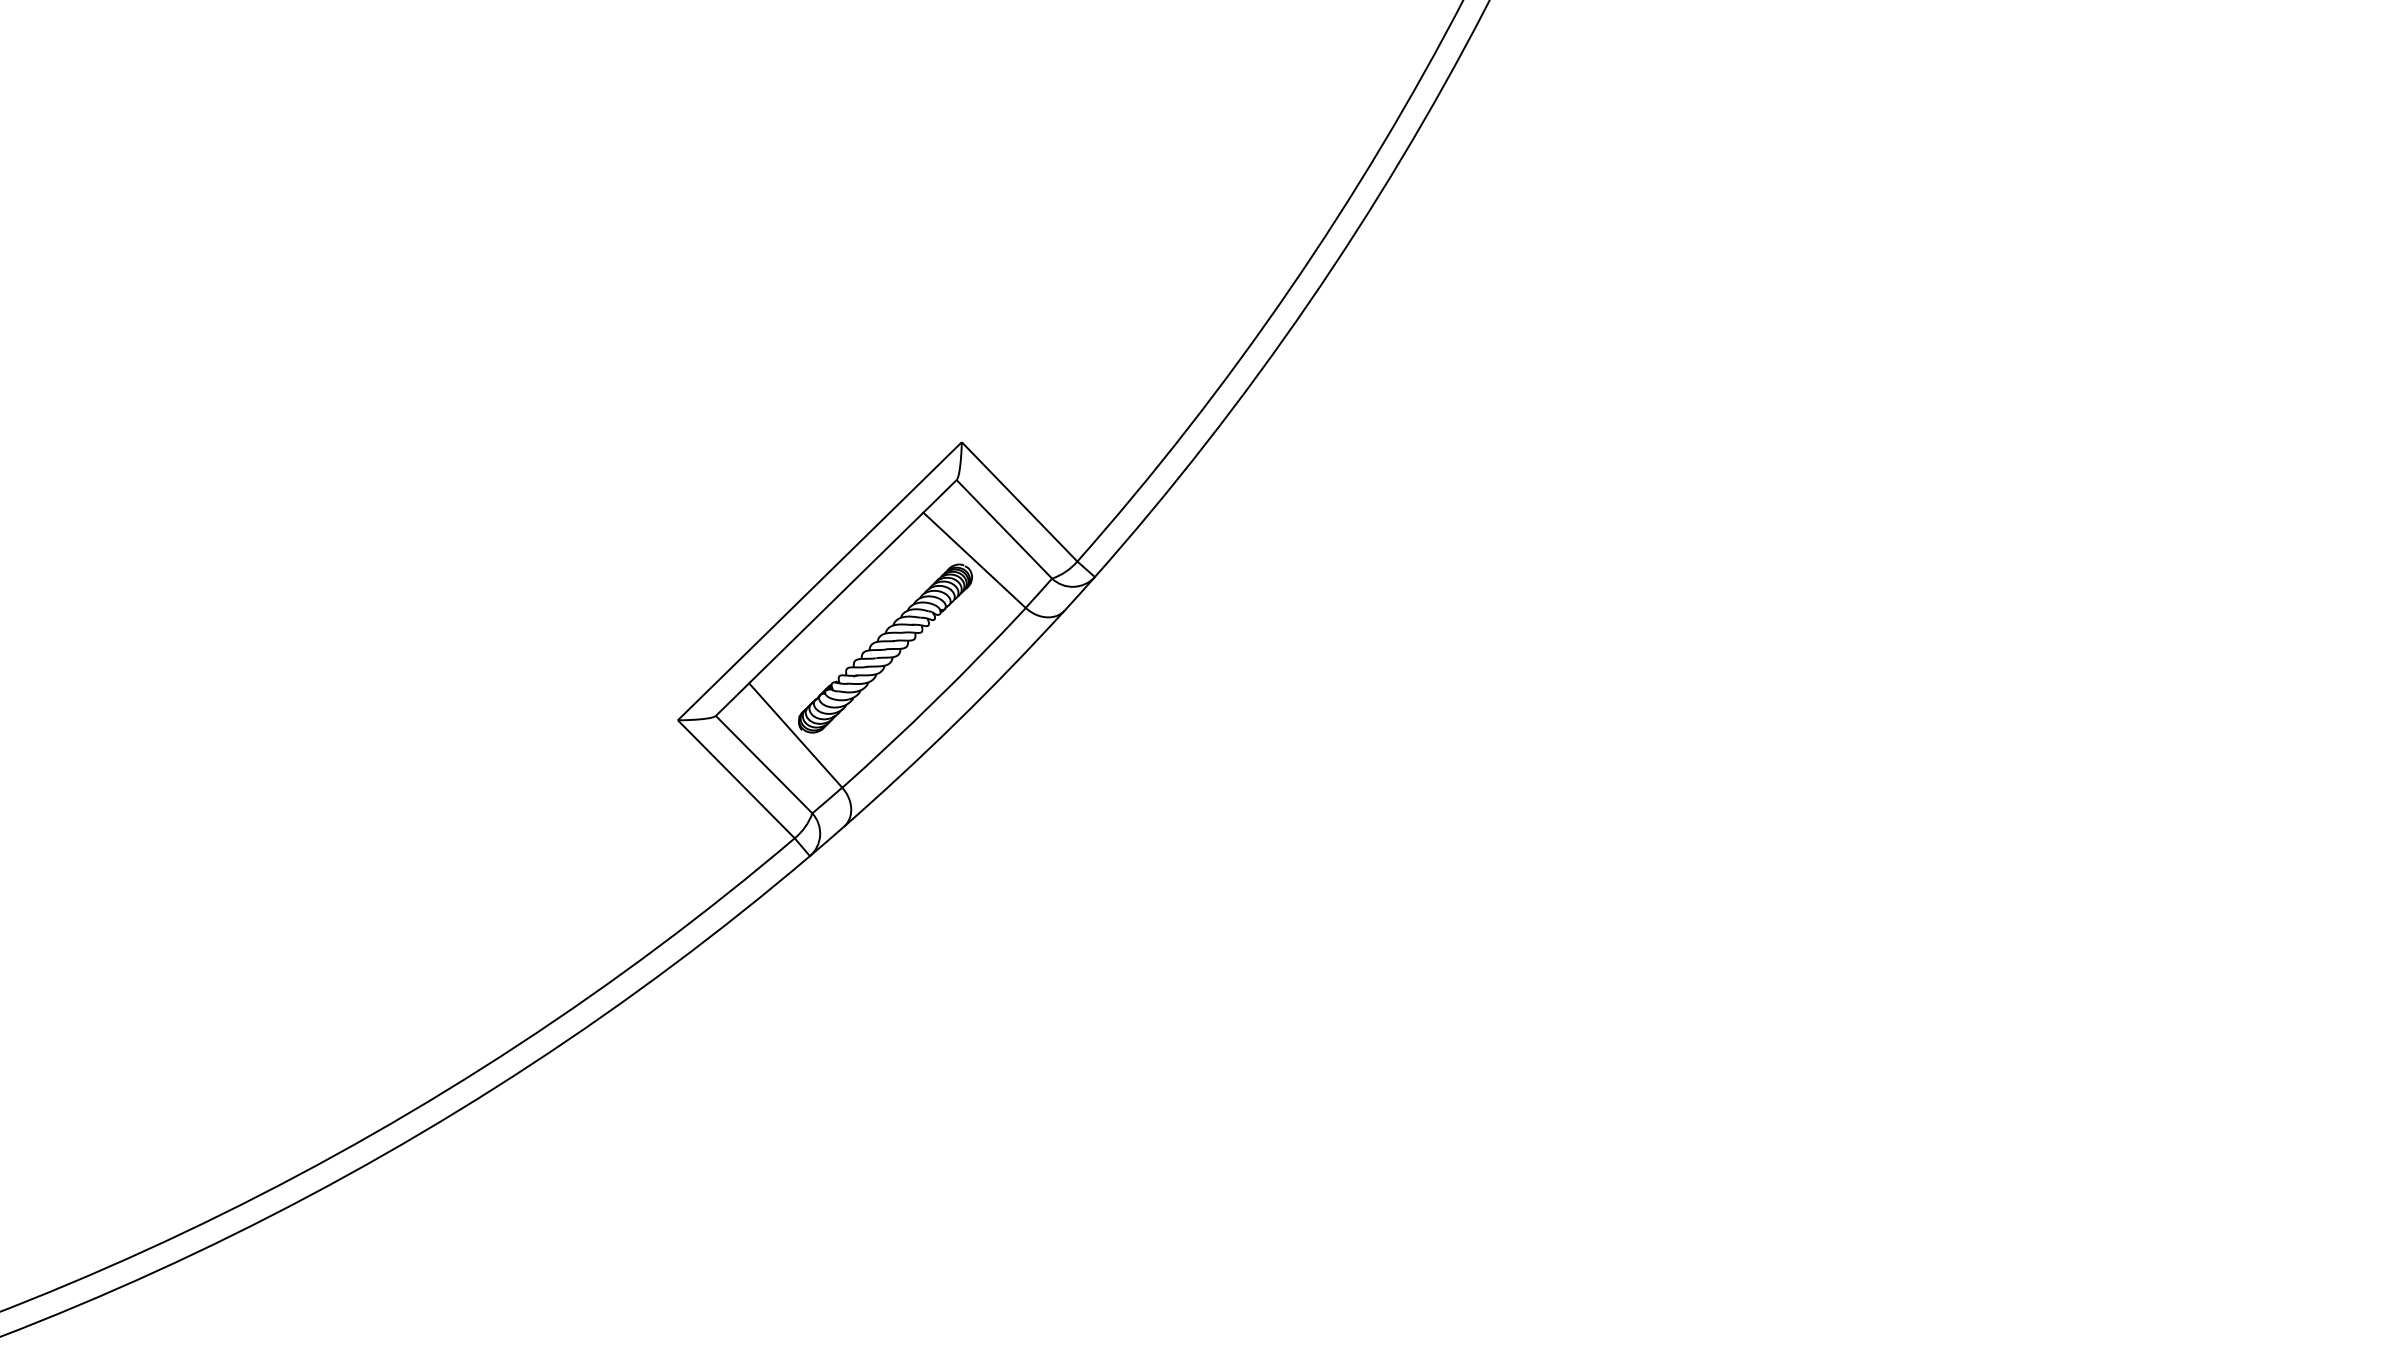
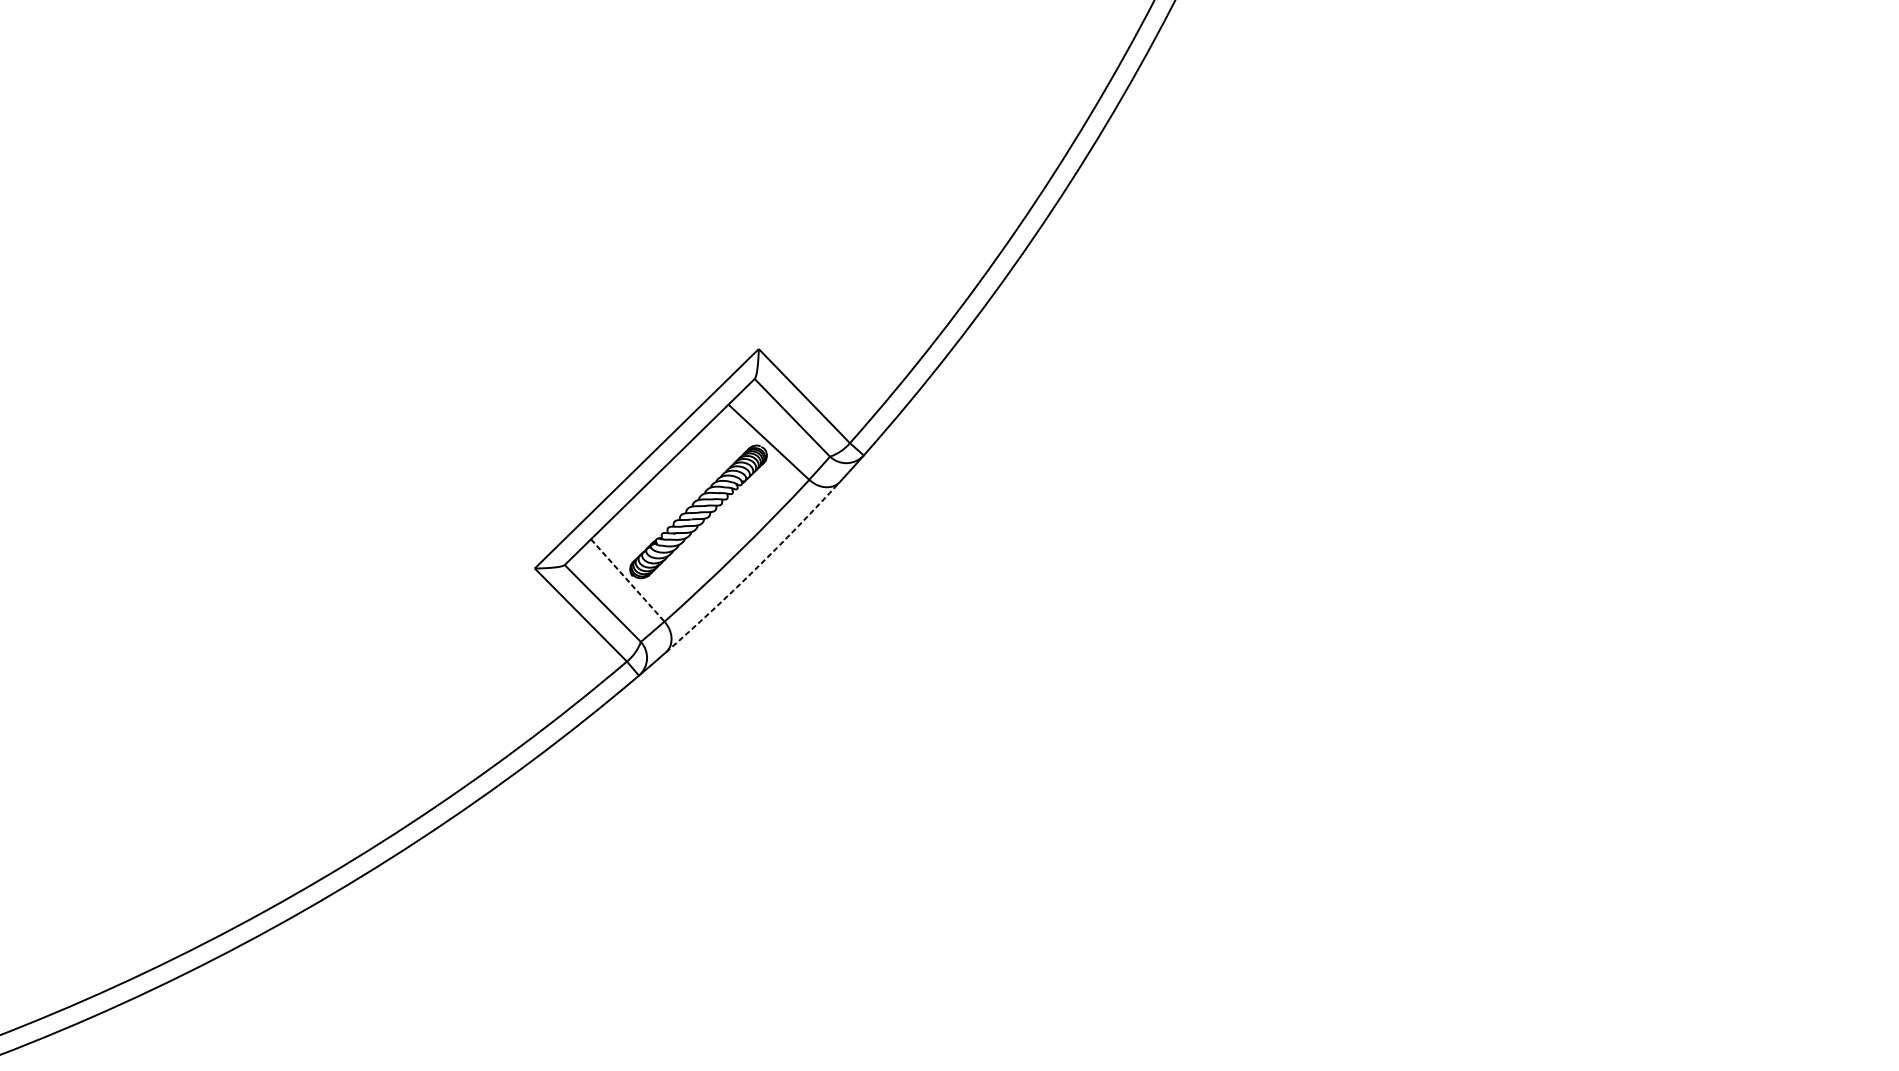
arc: (957, 721) -> (755, 569), solid -> dashed
line: (795, 735) -> (627, 580), solid -> dashed

